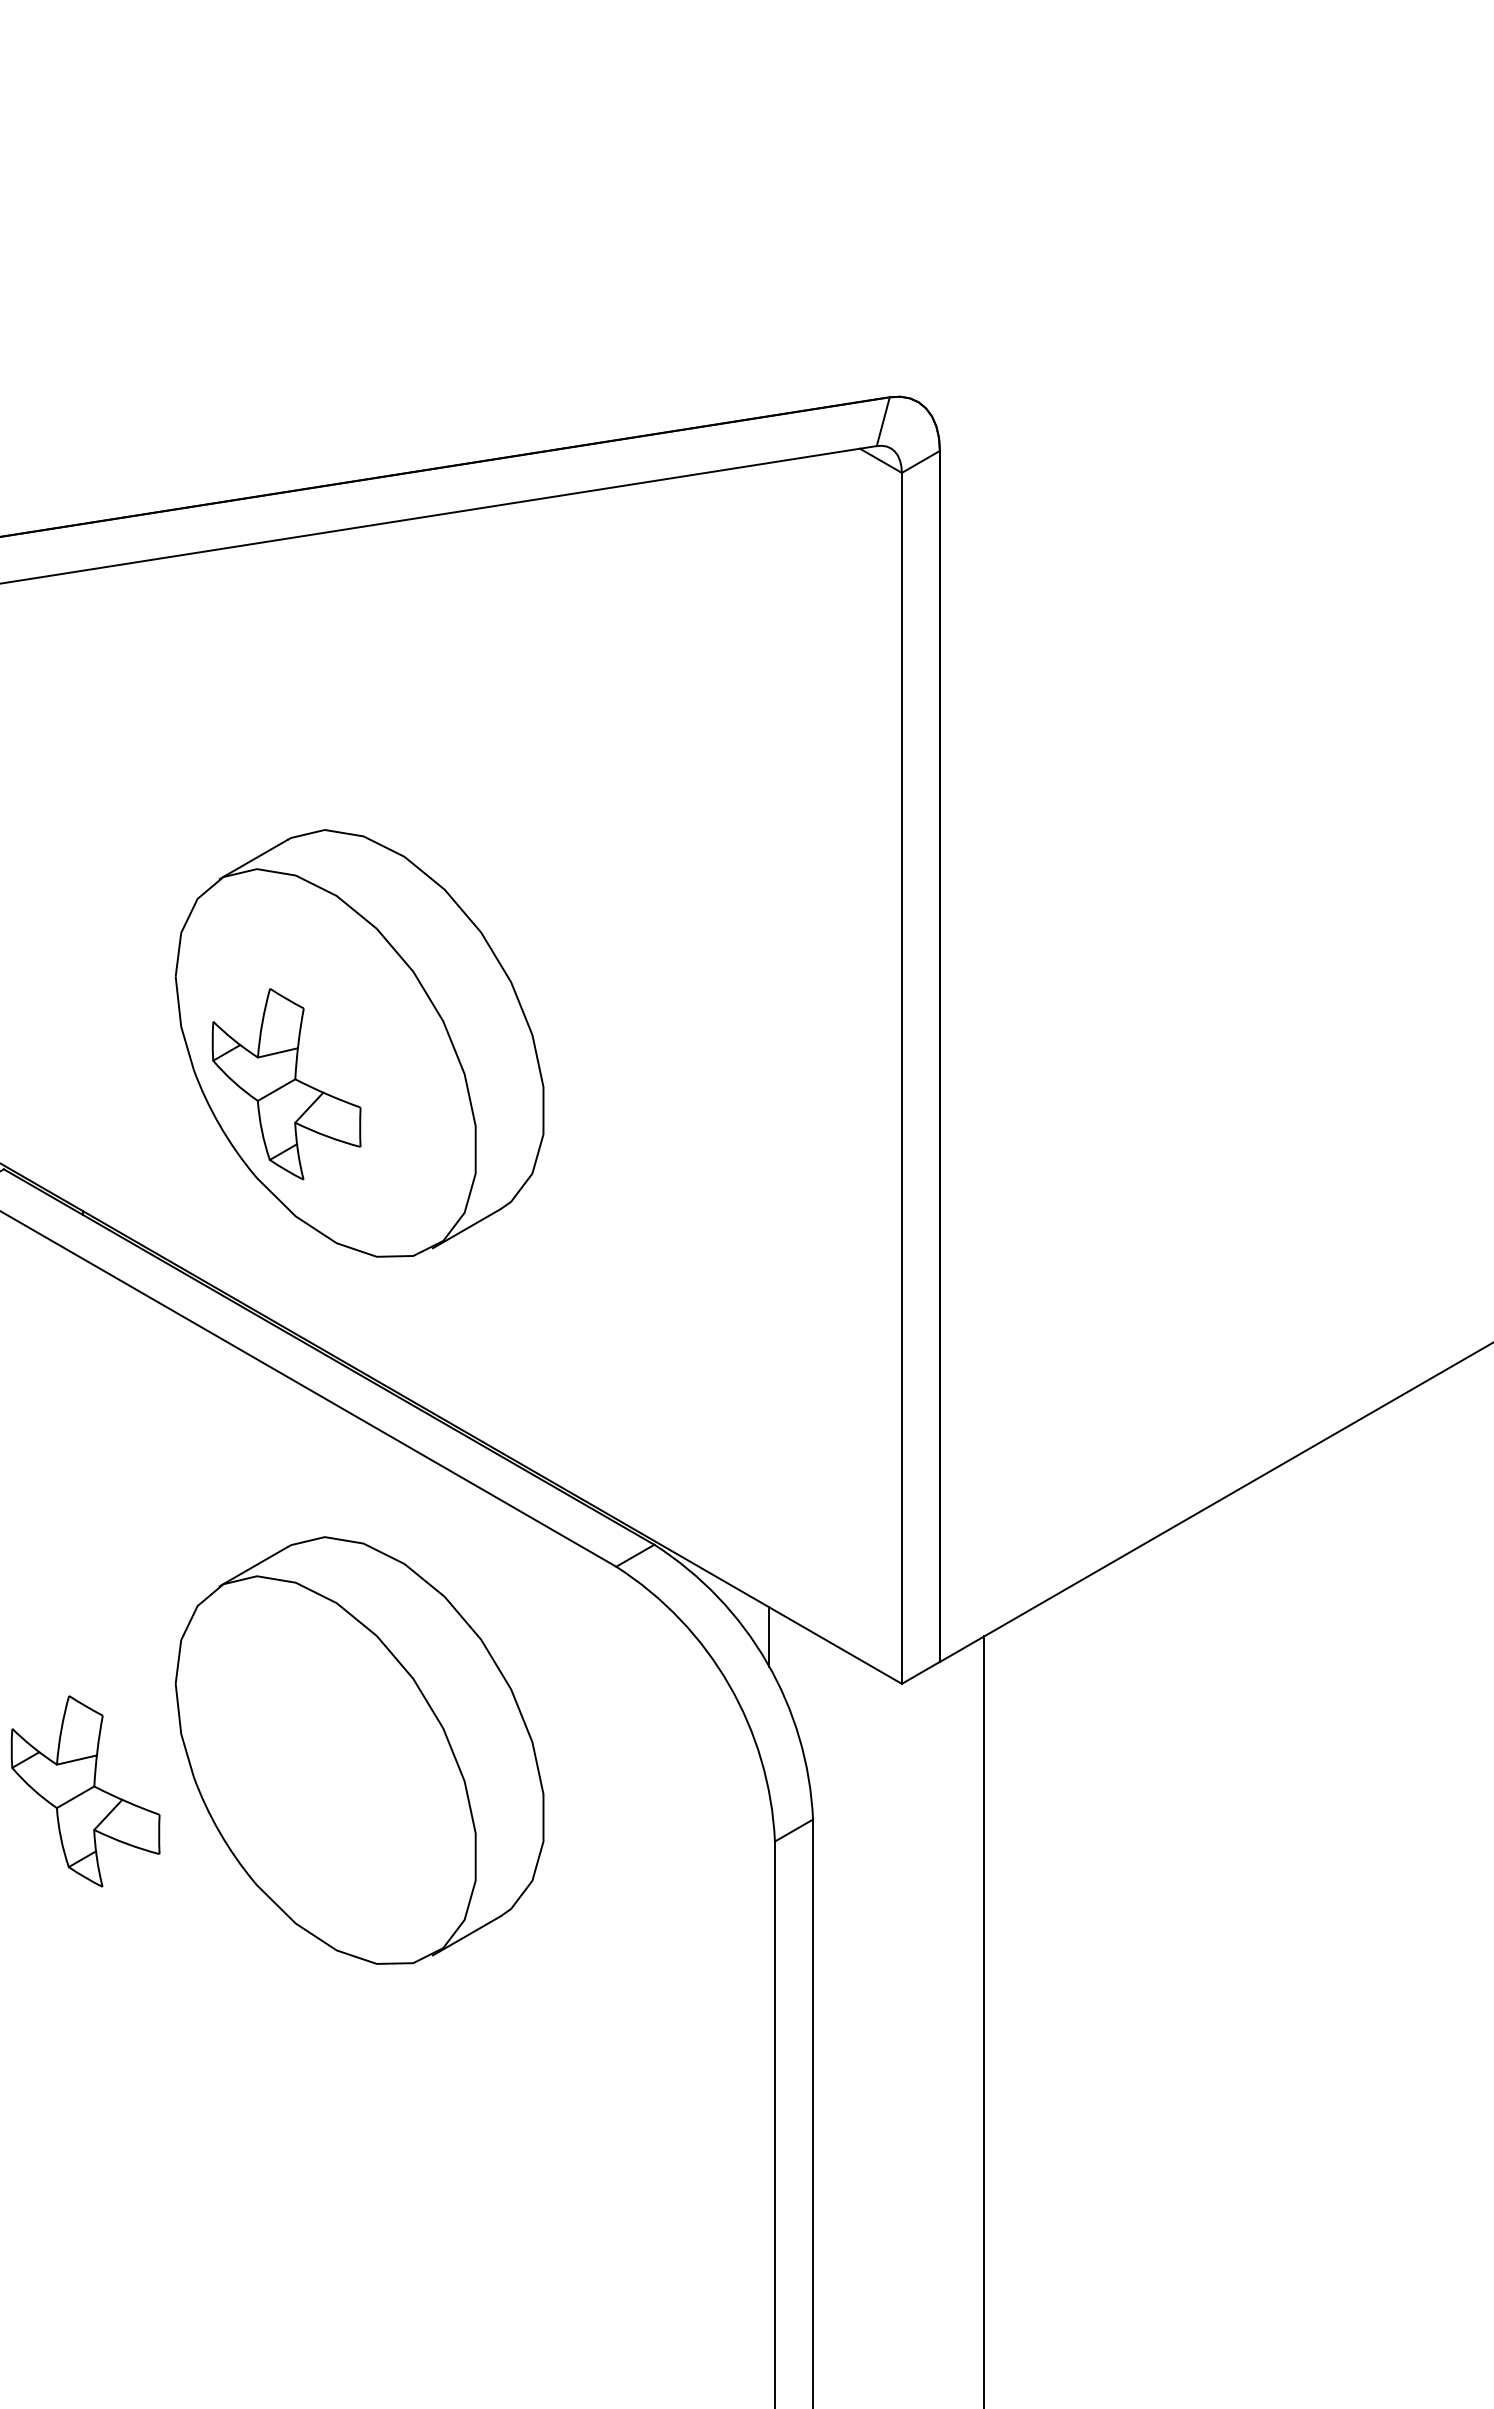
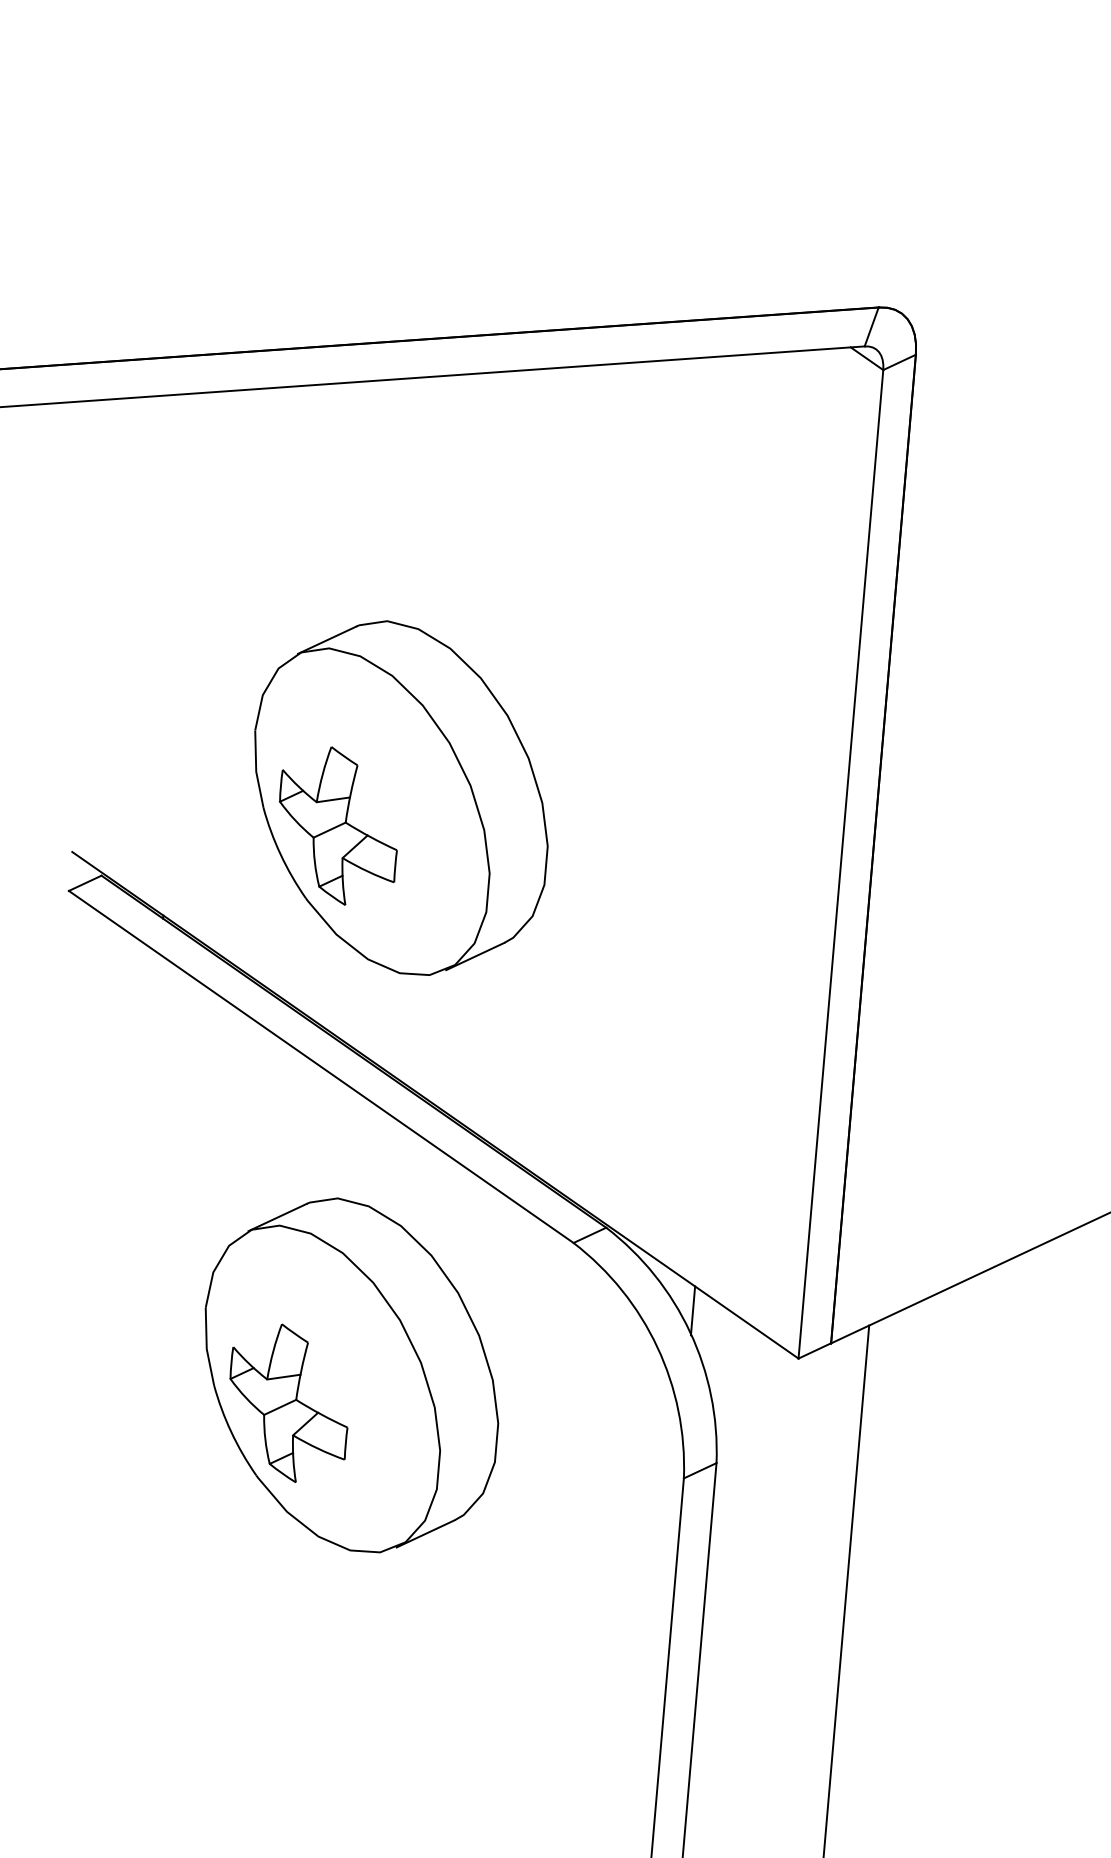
part: (85, 1791) -> (288, 1403), moved

